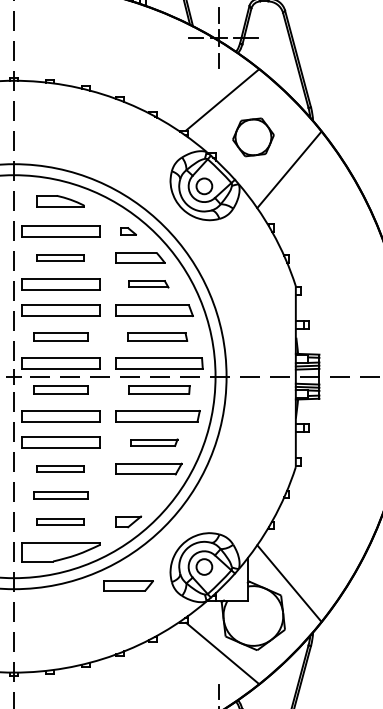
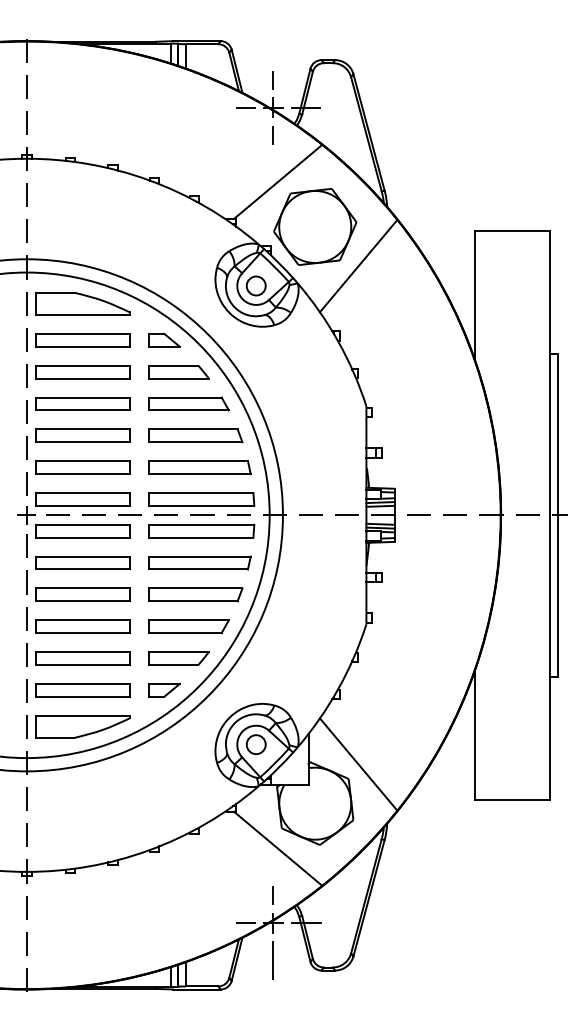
part: (253, 136) -> (315, 226), size x1.67
part: (60, 200) -> (82, 303), size x1.67
part: (128, 230) -> (164, 339), size x1.67
part: (60, 258) -> (82, 372), size x1.67
part: (148, 283) -> (188, 403), size x1.67
part: (60, 337) -> (82, 467), size x1.43
part: (157, 337) -> (199, 467), size x1.43
part: (158, 389) -> (201, 530), size x1.43
part: (60, 390) -> (82, 531), size x1.43
part: (153, 442) -> (195, 594), size x1.67
part: (60, 468) -> (82, 626), size x1.67
part: (60, 495) -> (82, 658), size x1.43
part: (60, 522) -> (82, 690), size x1.67
part: (128, 585) -> (178, 658), moved

